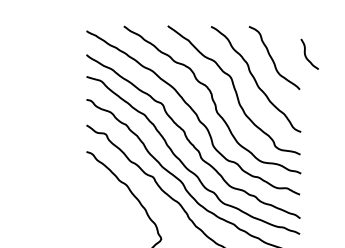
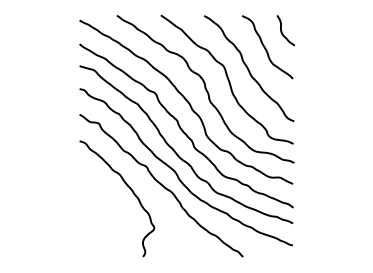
curve: (306, 55) -> (282, 31), moved

